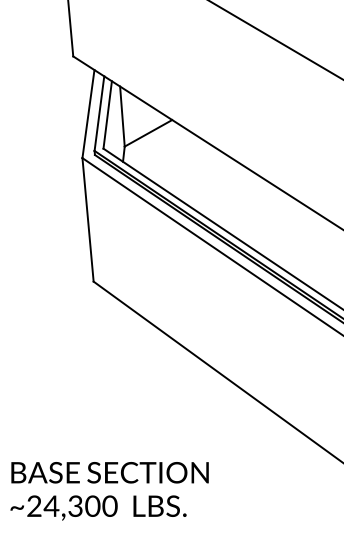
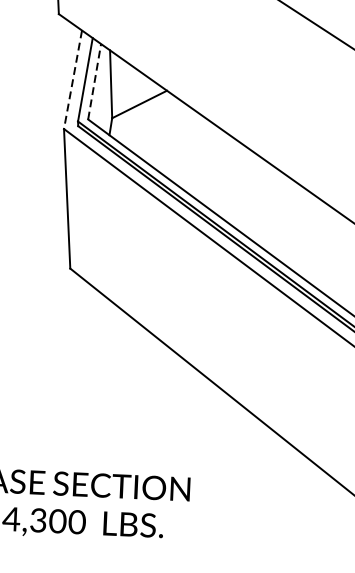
line: (88, 114) -> (73, 80), solid -> dashed
line: (107, 114) -> (94, 81), solid -> dashed

